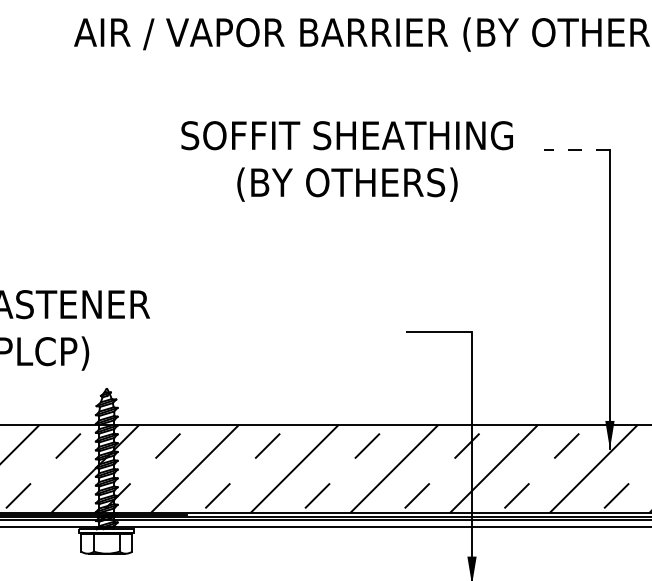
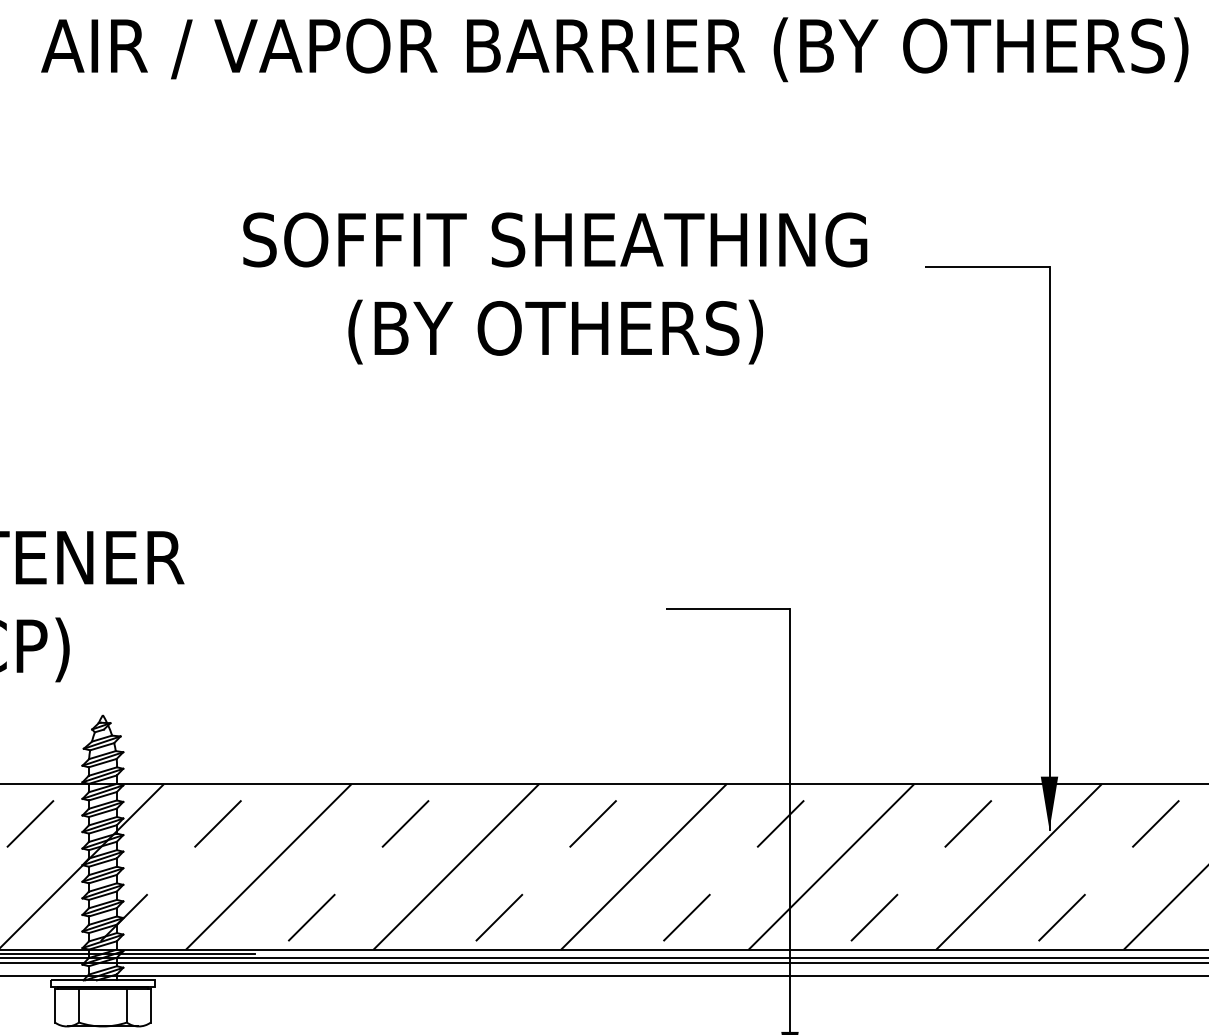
line: (576, 149) -> (986, 265), dashed -> solid

